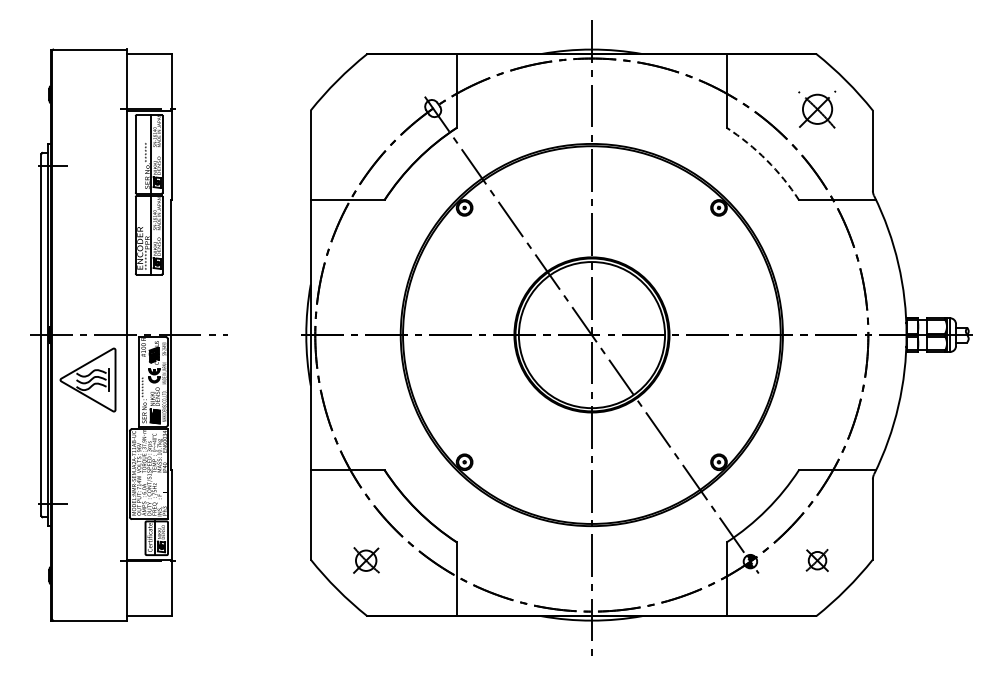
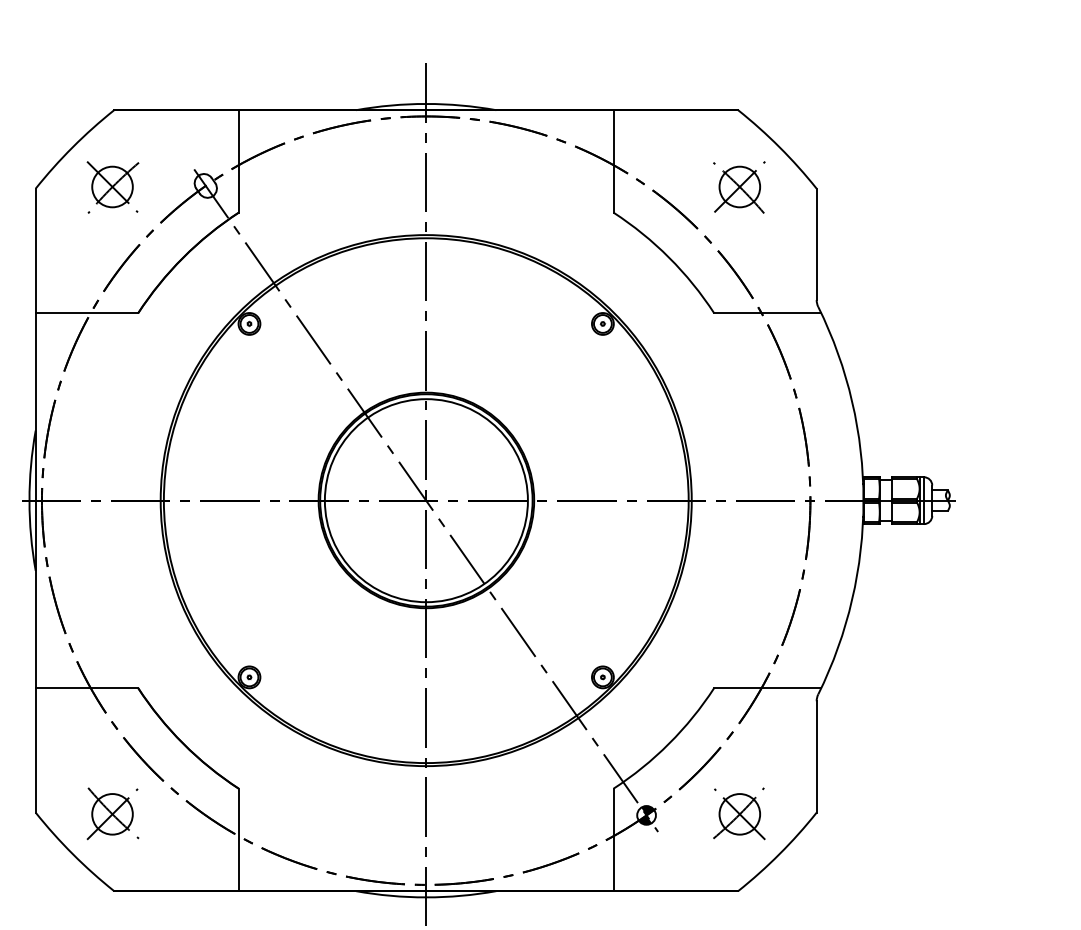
part: (366, 109) -> (113, 187), added
arc: (766, 160) -> (668, 258), dashed -> solid
part: (366, 560) -> (113, 813), size x1.43
part: (817, 560) -> (739, 813), size x1.67

